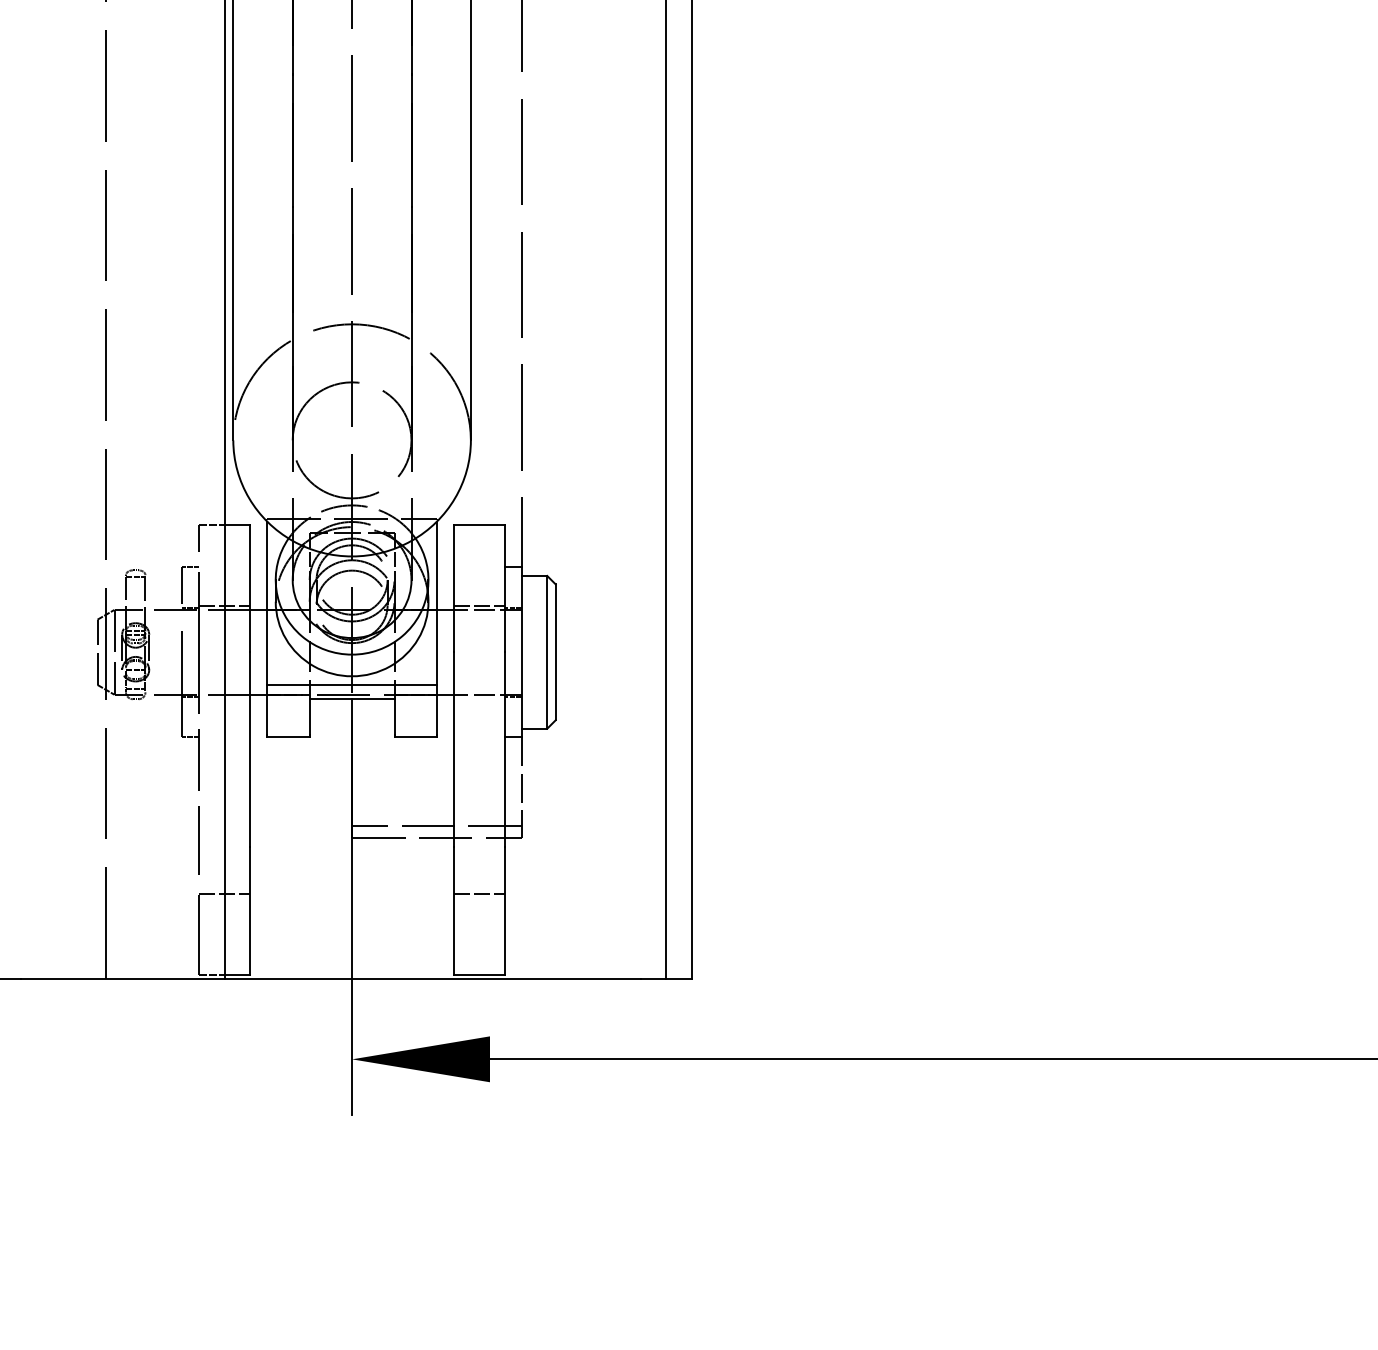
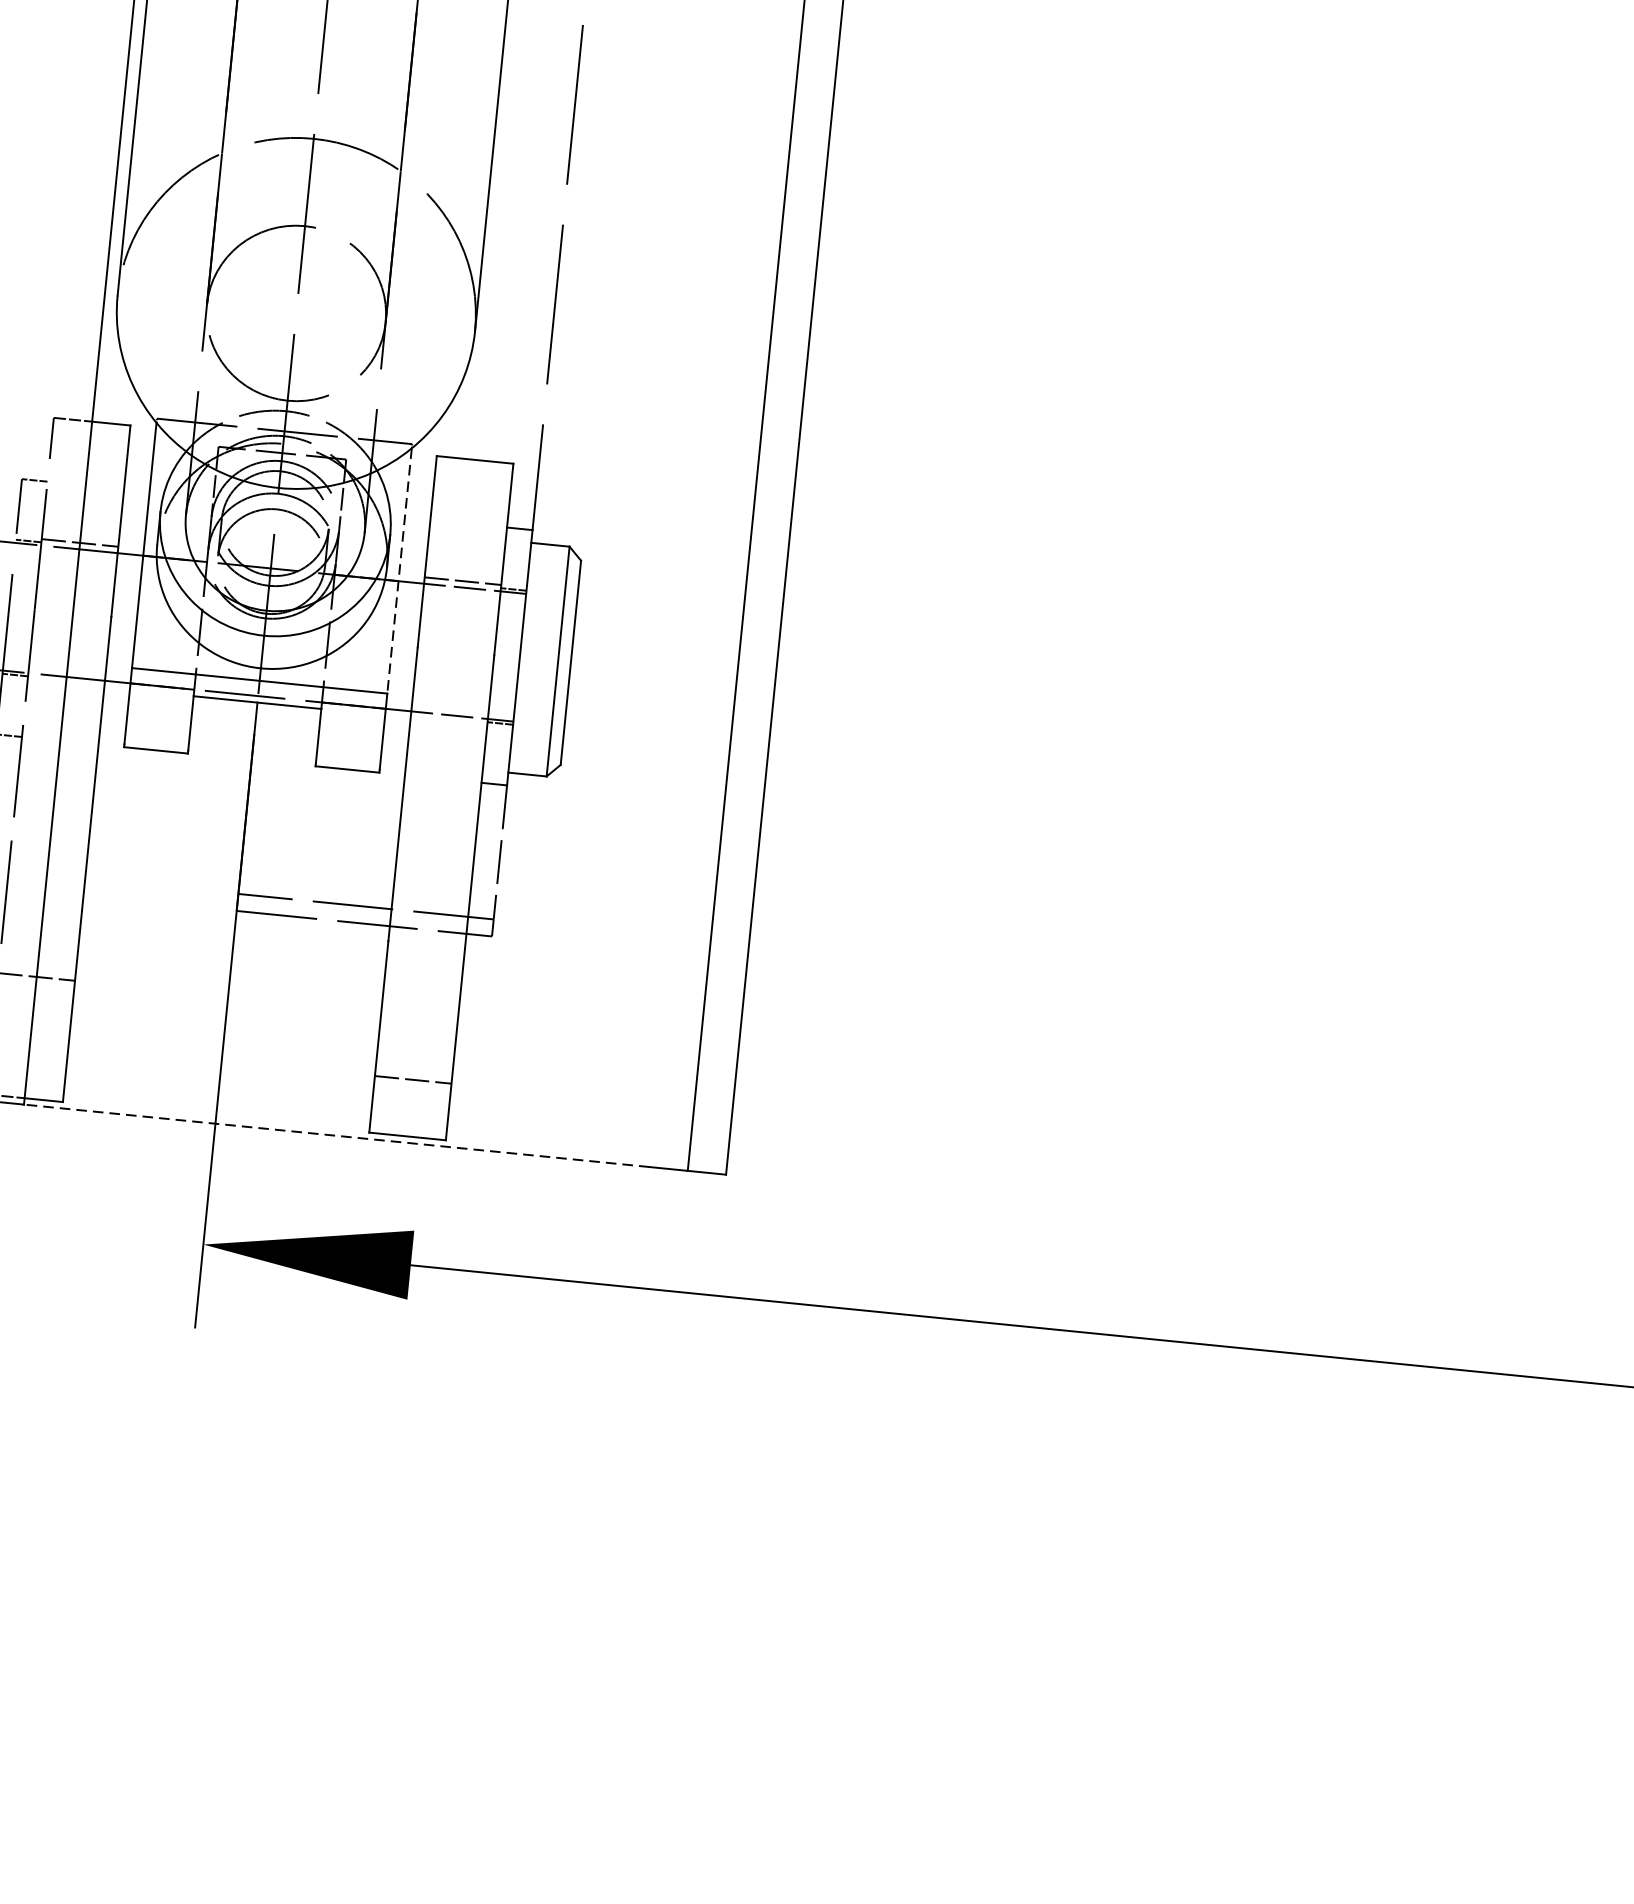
line: (436, 603) -> (398, 571), solid -> dashed
line: (478, 894) -> (411, 1080), moved
line: (432, 979) -> (336, 1136), solid -> dashed

